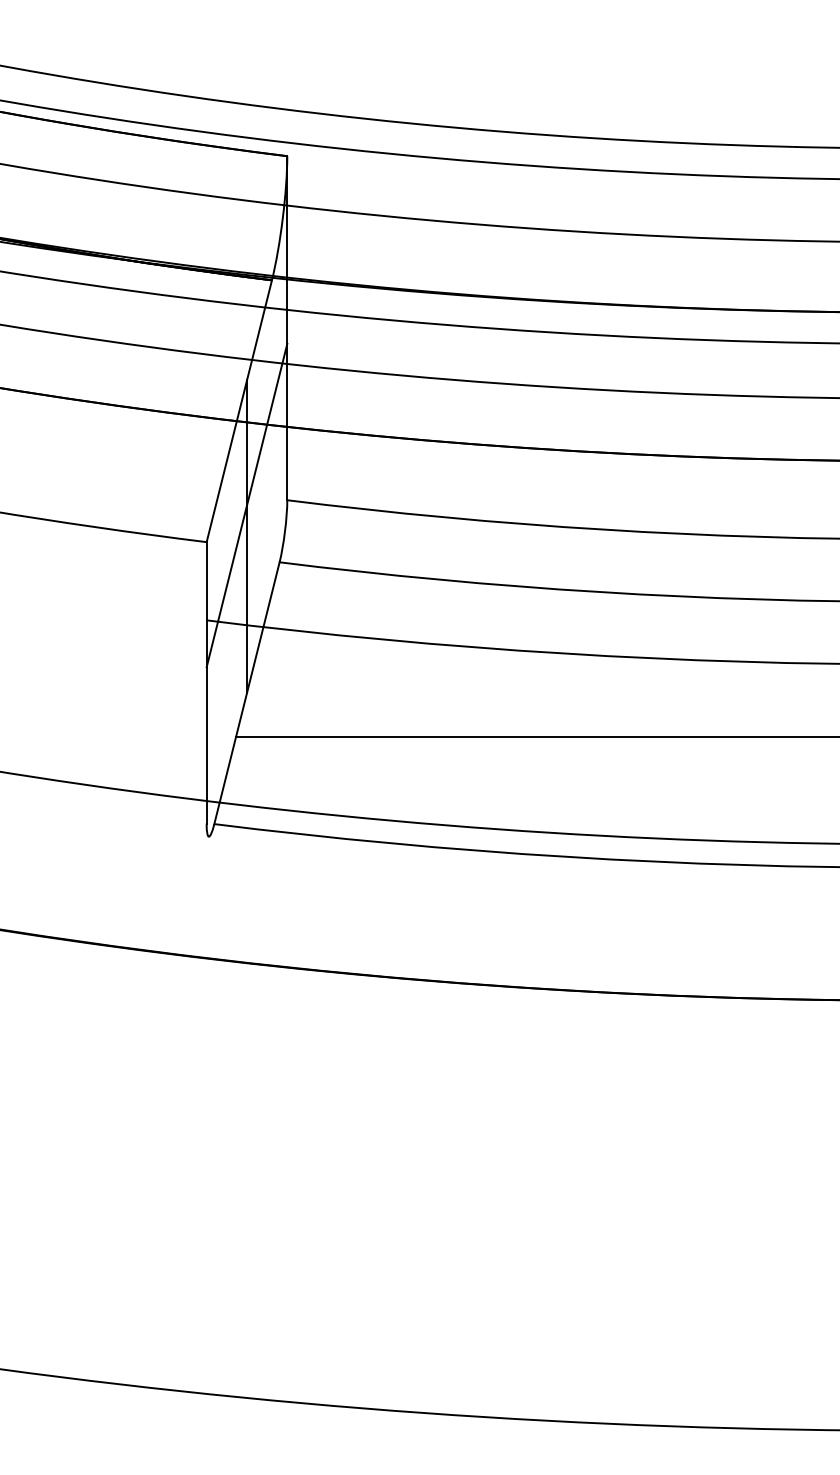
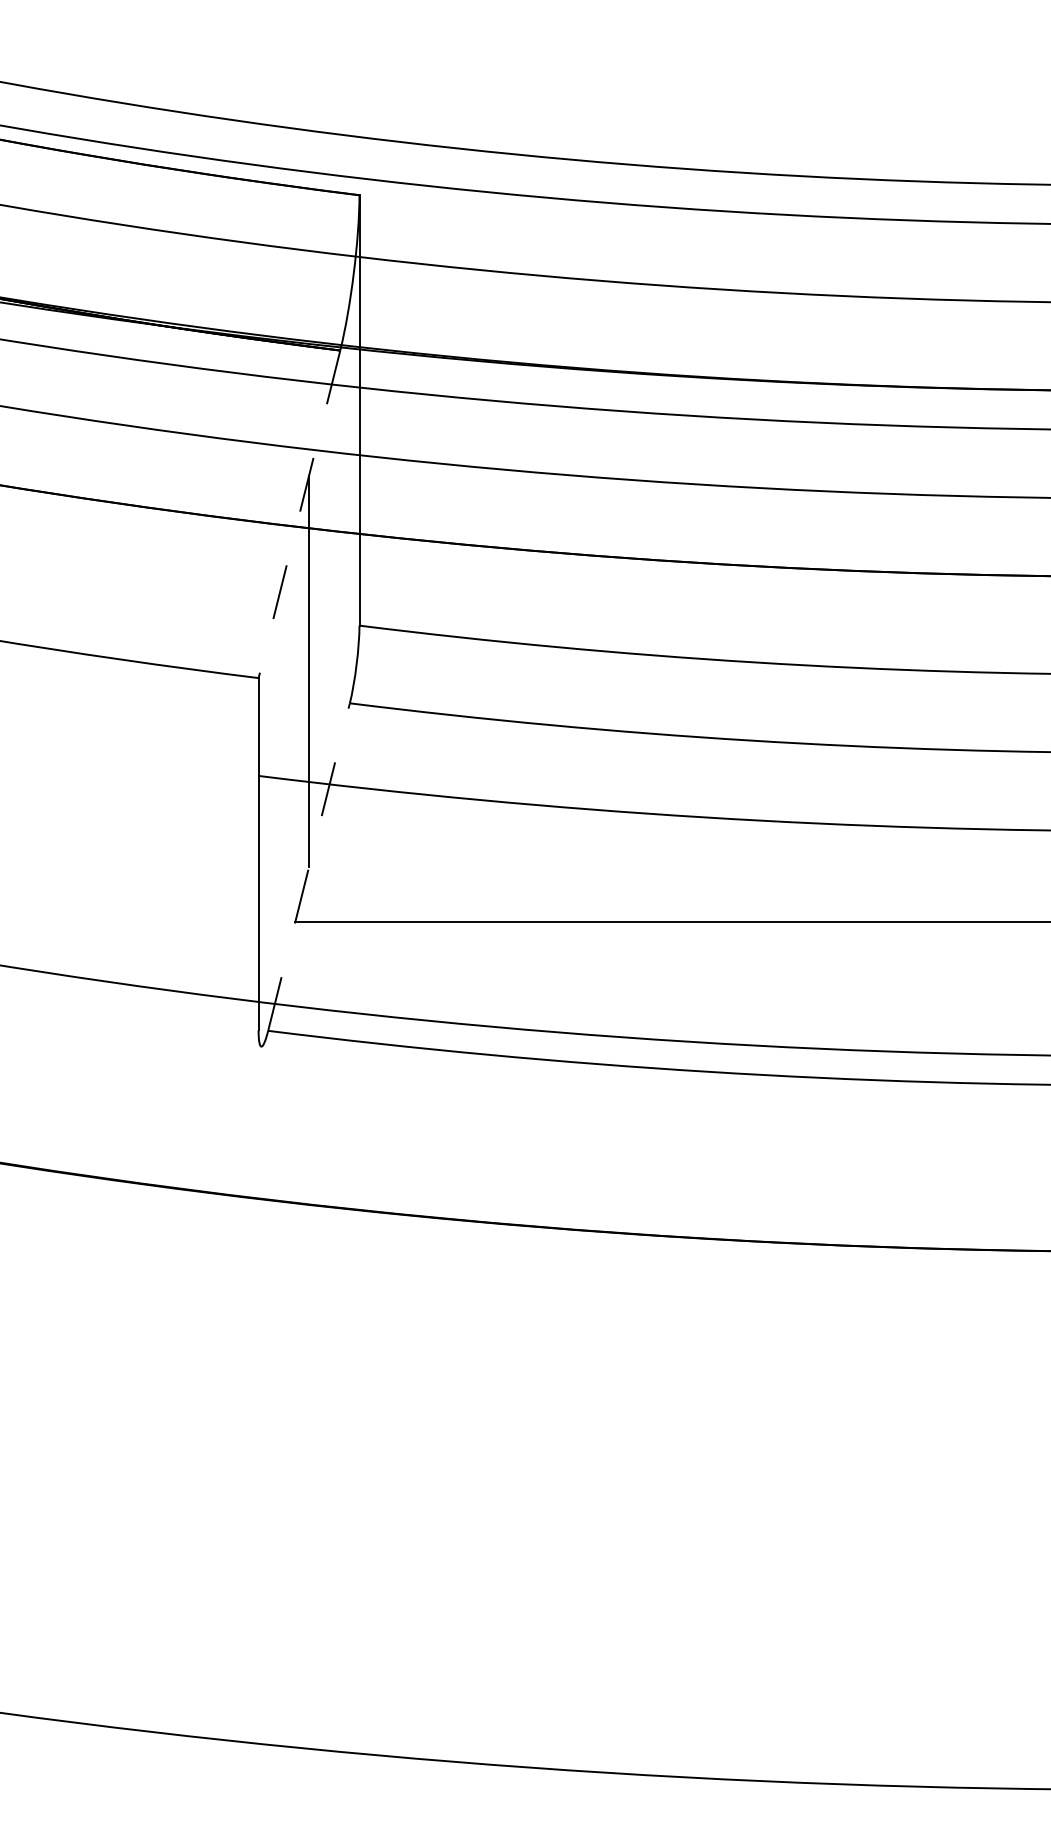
line: (239, 411) -> (299, 514), solid -> dashed
line: (246, 505) -> (308, 632), removed
line: (246, 693) -> (308, 867), solid -> dashed

